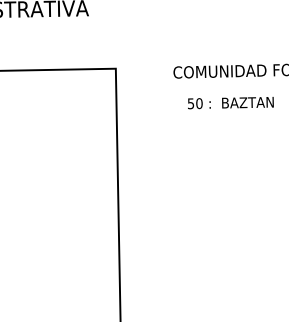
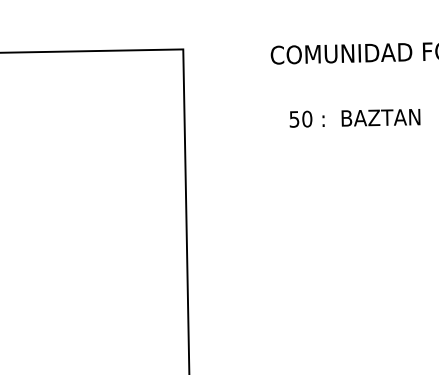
text: (230, 103) -> (354, 118), moved

